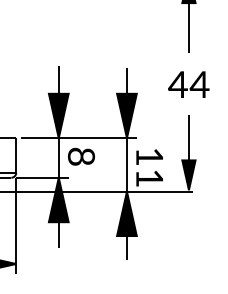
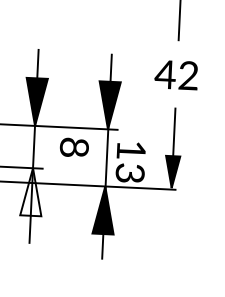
text: (199, 84) -> (188, 75), 44 -> 42
text: (81, 156) -> (74, 147), moved
text: (149, 177) -> (130, 172), 11 -> 13
fill: (58, 199) -> (31, 191), removed

